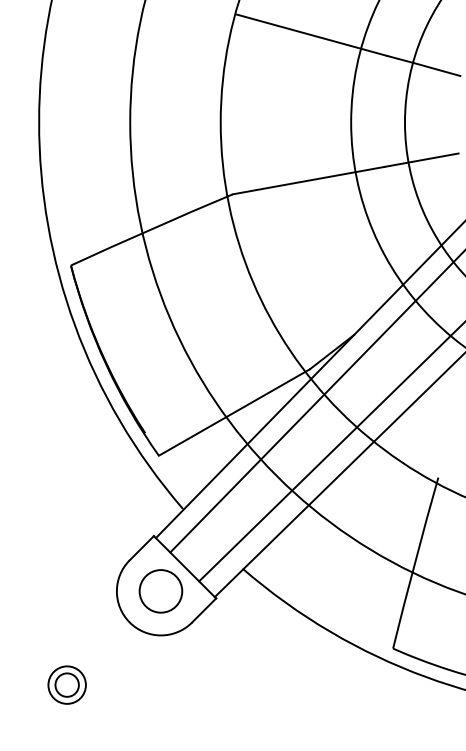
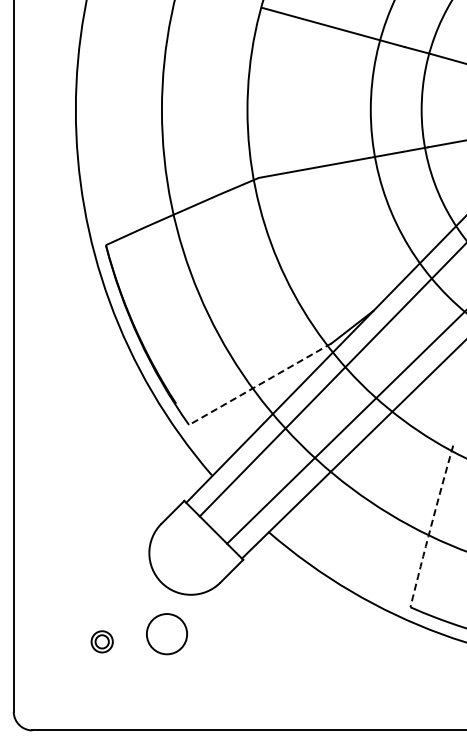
line: (233, 412) -> (259, 384), solid -> dashed
arc: (415, 563) -> (431, 526), solid -> dashed
circle: (160, 591) -> (166, 634), moved
part: (66, 684) -> (101, 641), size x0.6

